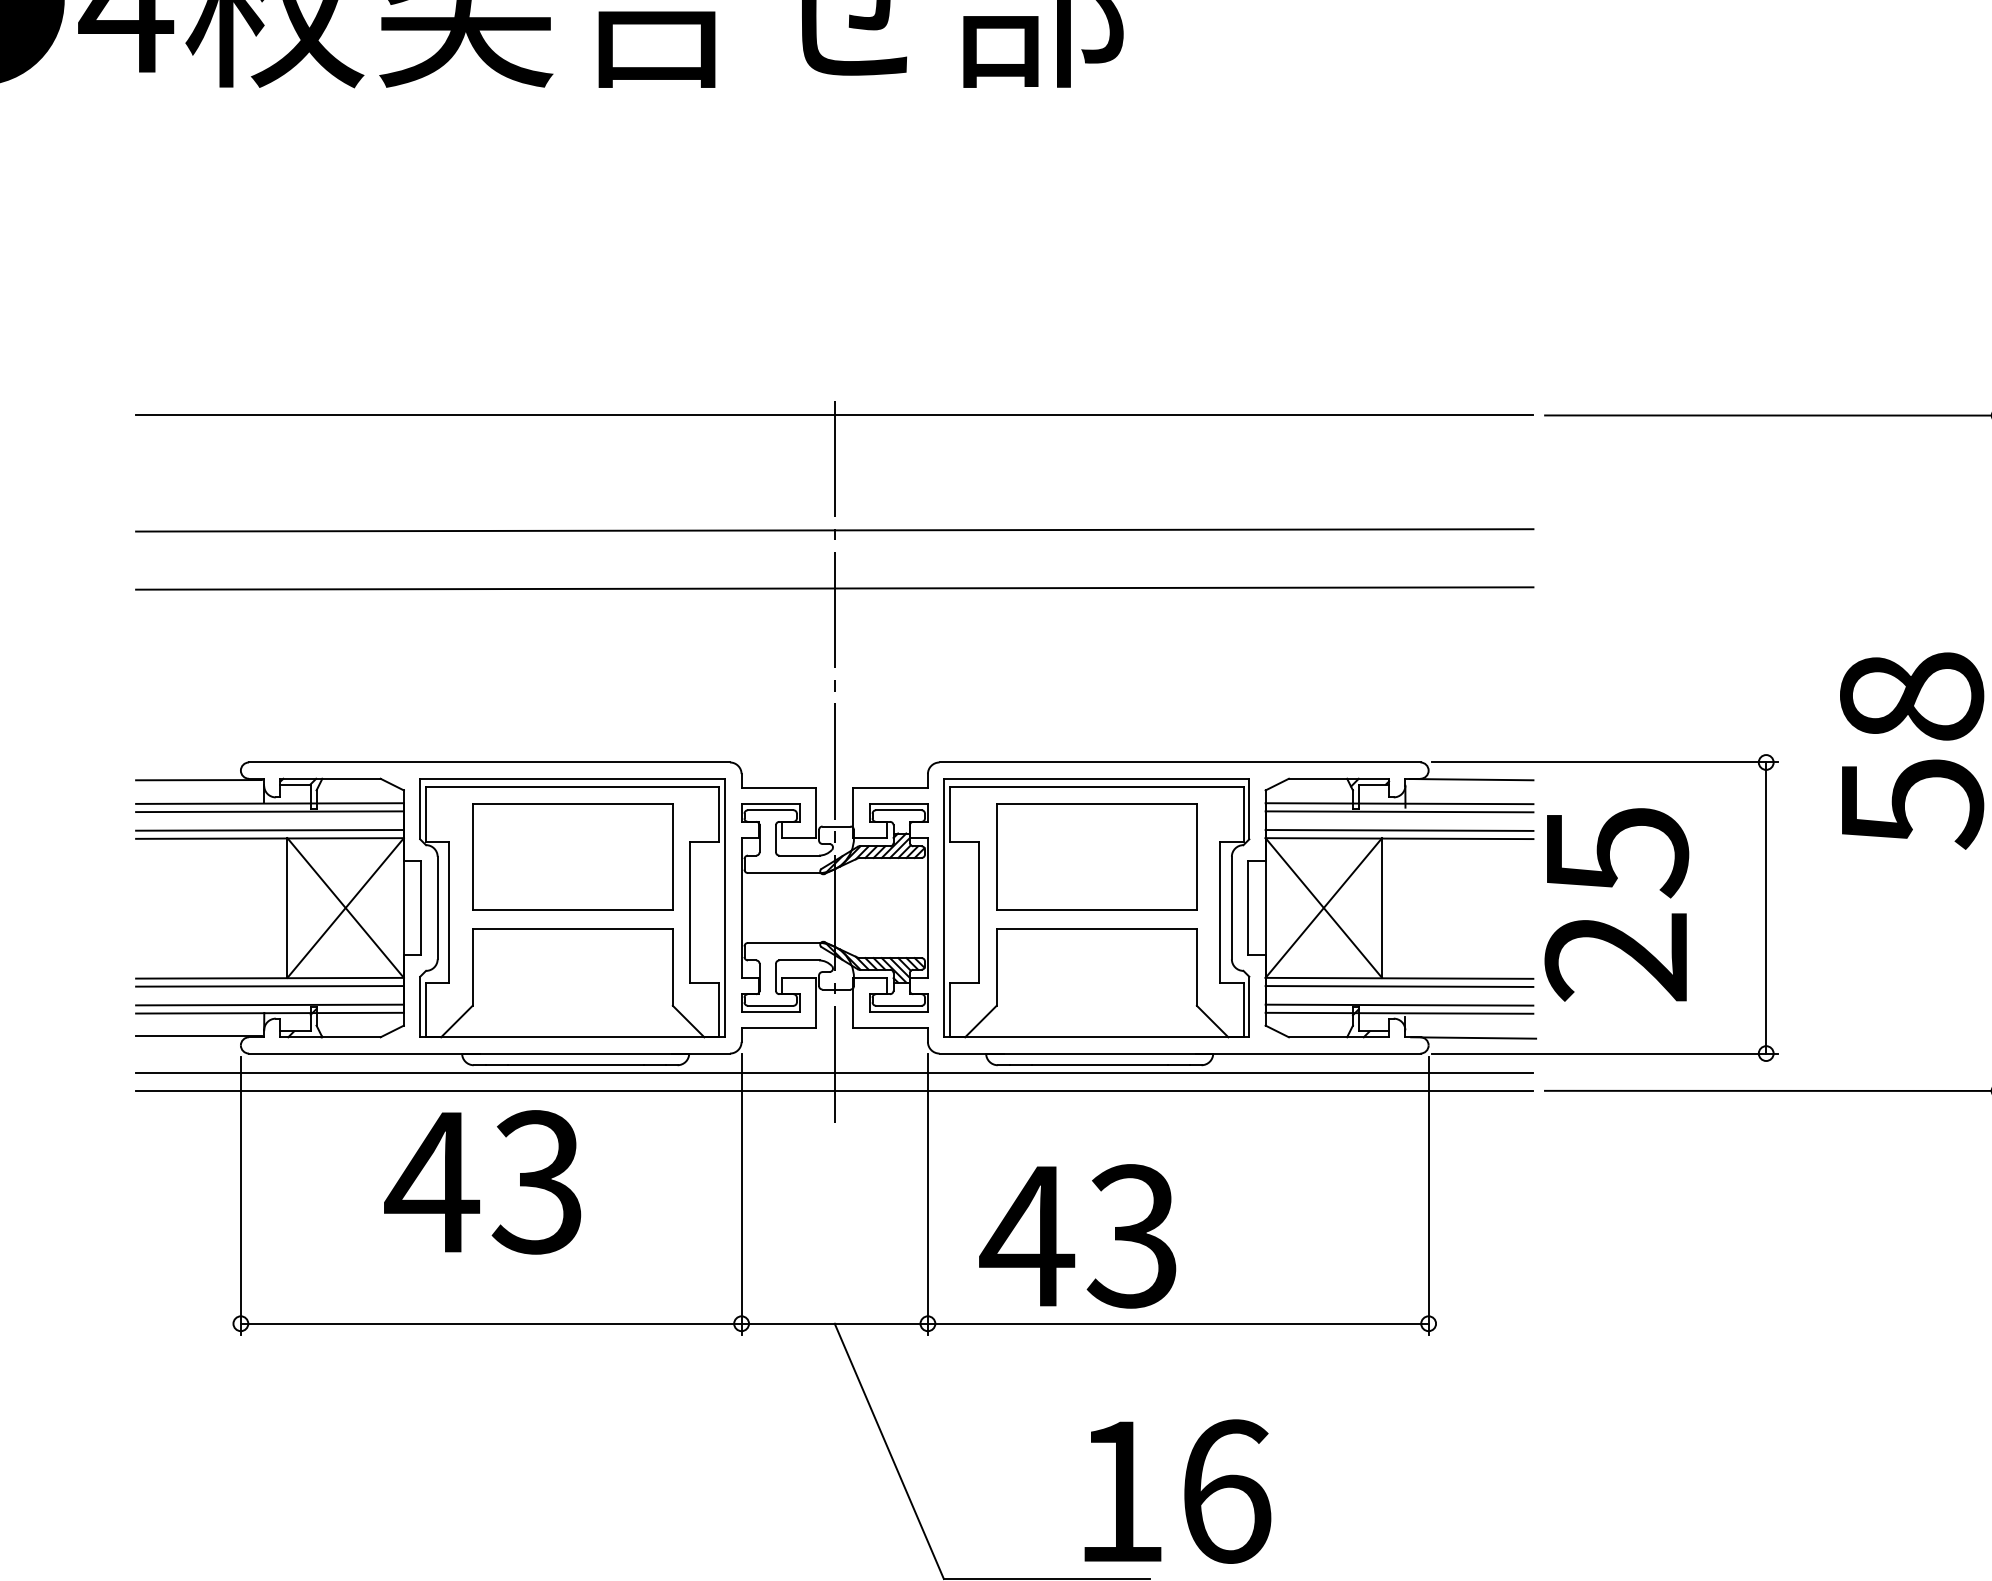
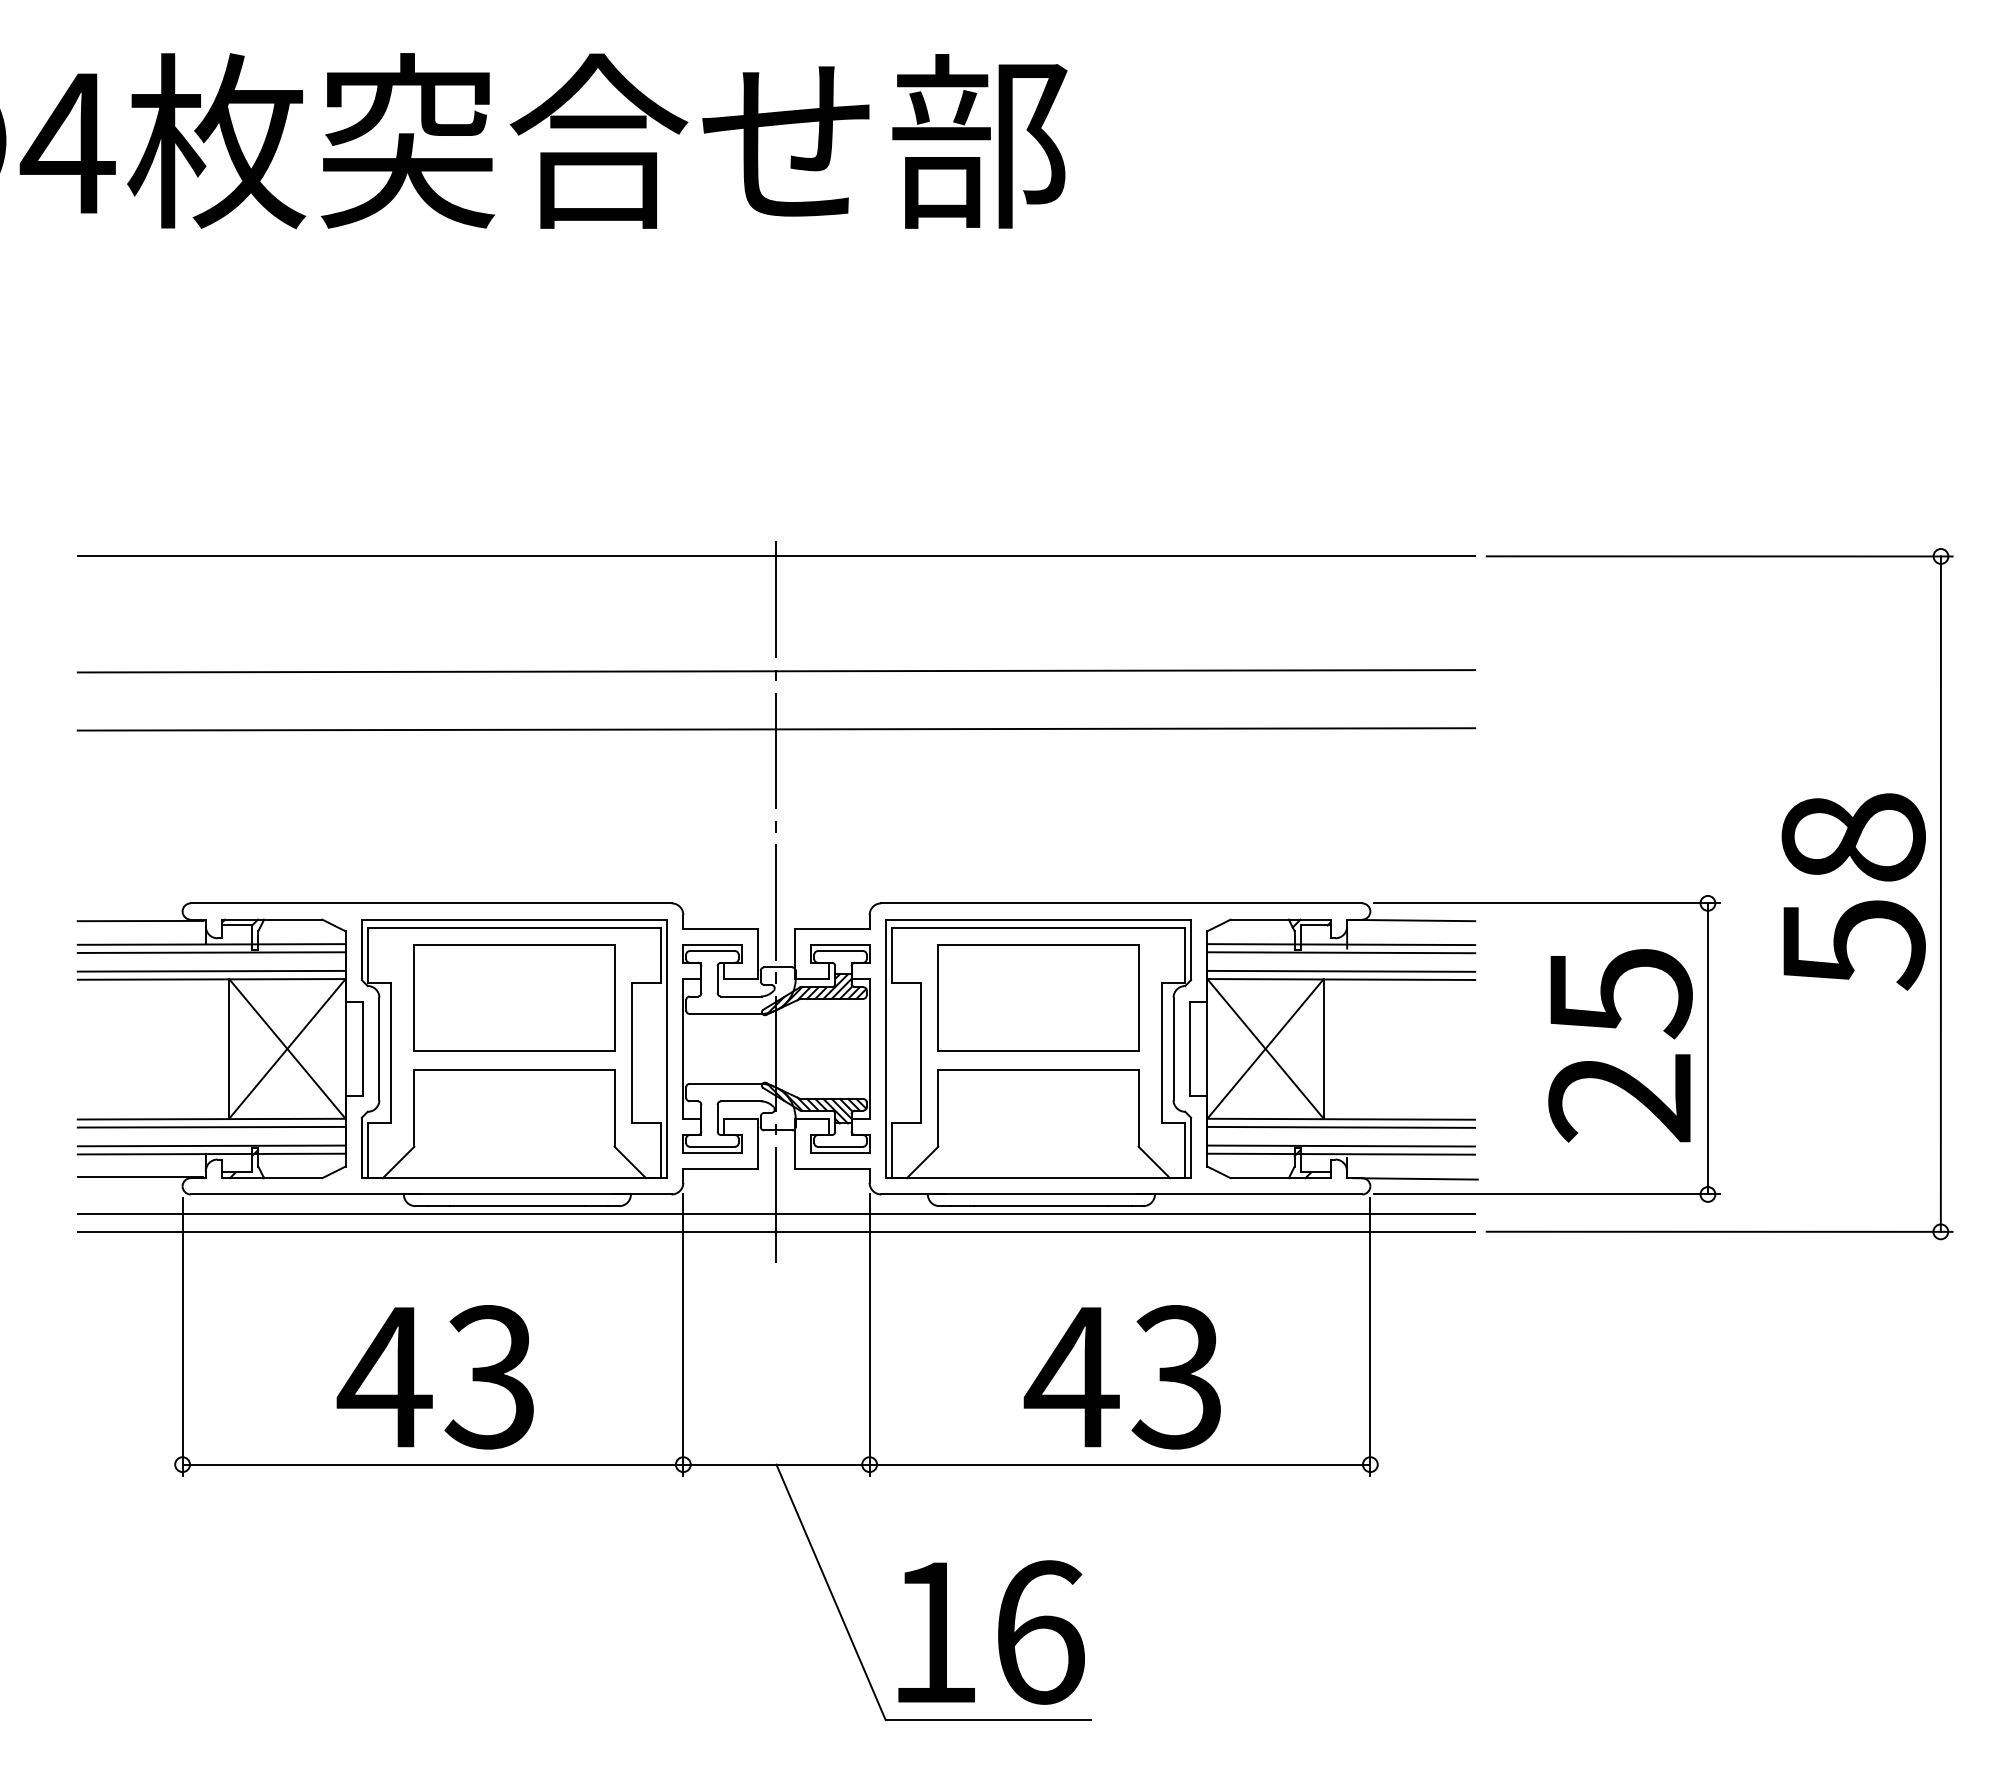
text: (1616, 904) -> (1620, 1045), moved
text: (481, 1182) -> (434, 1377), moved
text: (1076, 1236) -> (1121, 1377), moved
text: (1177, 1491) -> (991, 1632), moved

